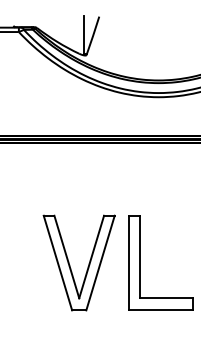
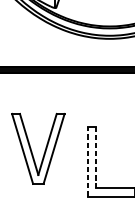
line: (139, 257) -> (95, 157), solid -> dashed
line: (128, 262) -> (87, 161), solid -> dashed
part: (70, 265) -> (31, 150), moved

